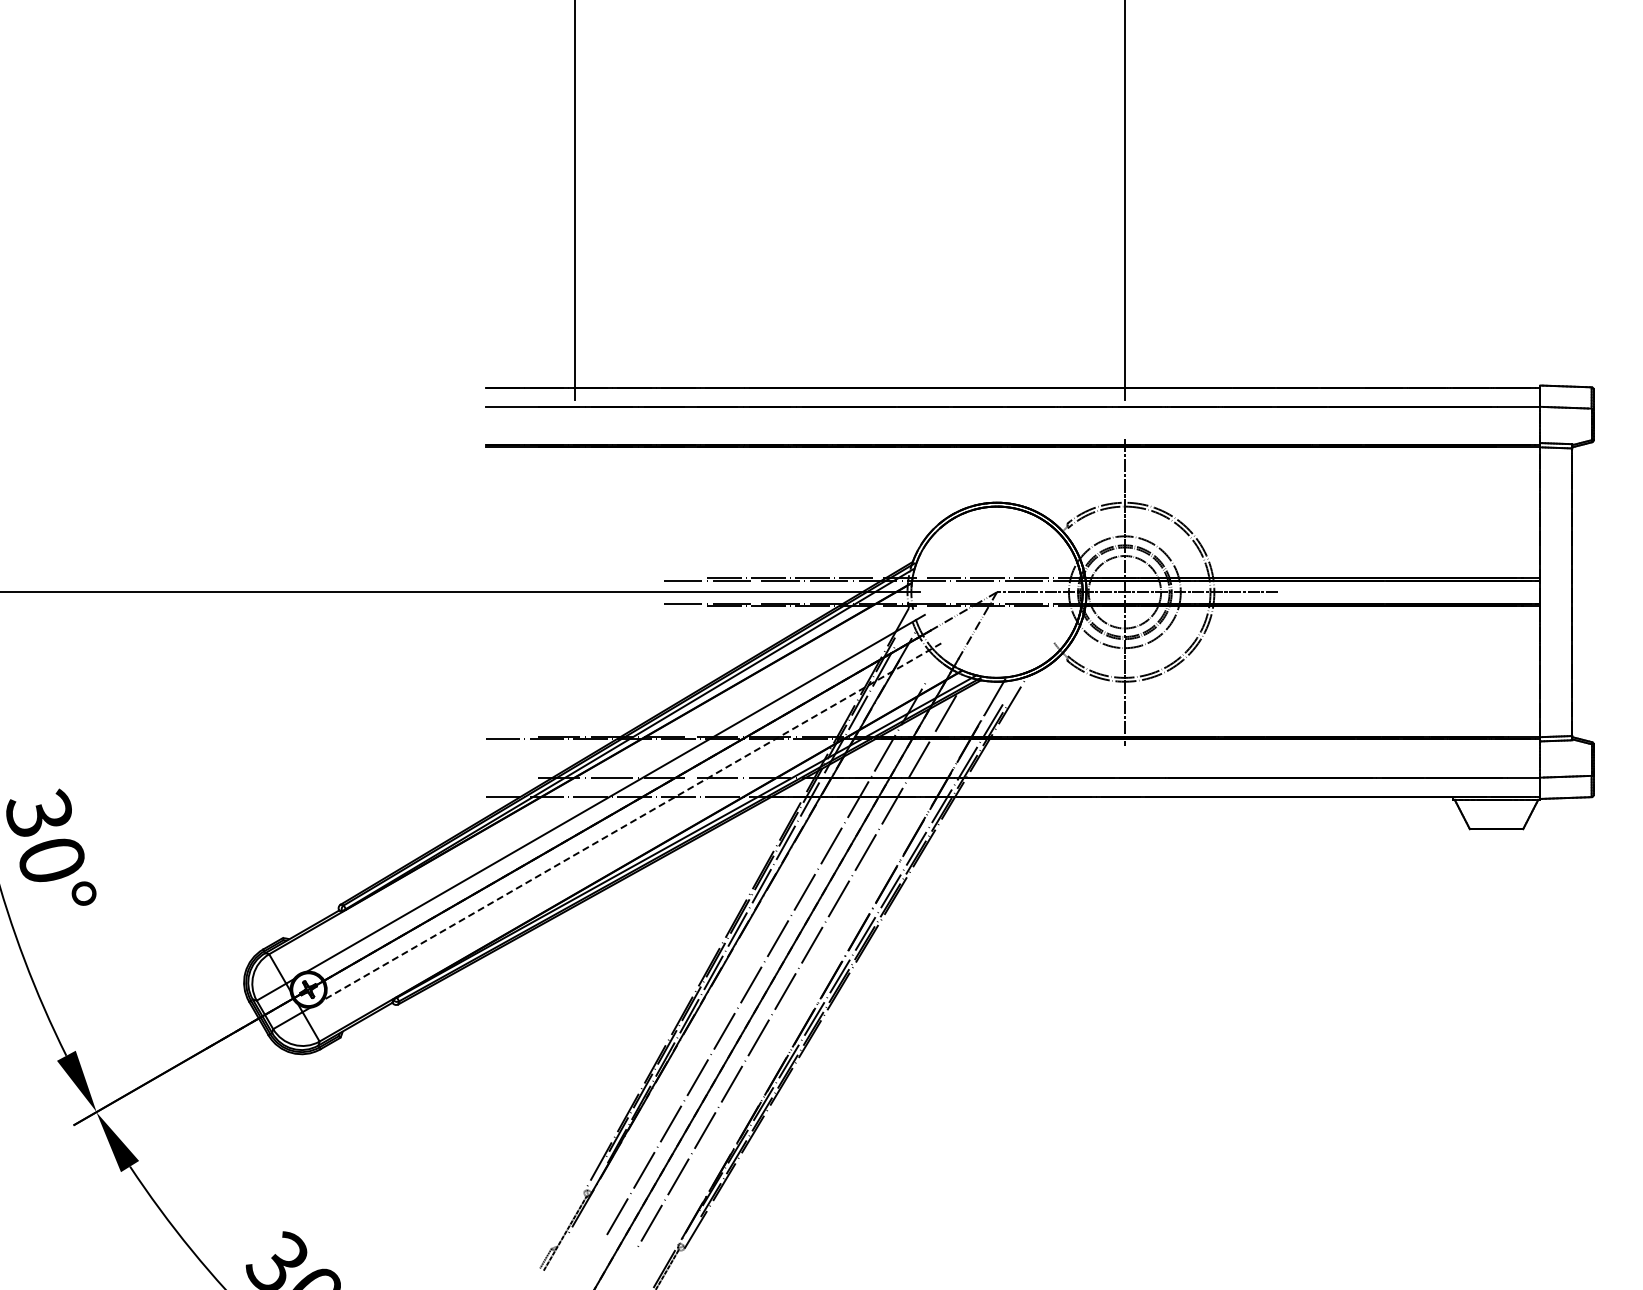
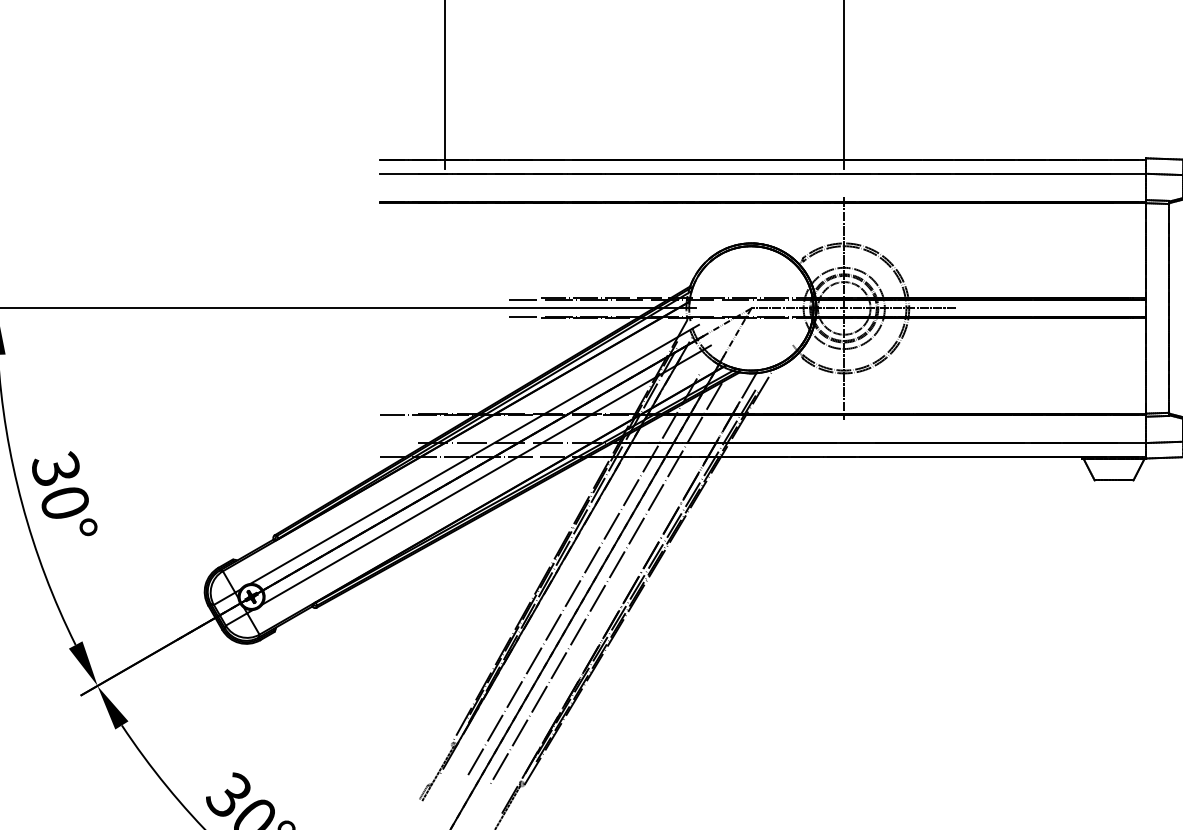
line: (632, 821) -> (486, 474), dashed -> solid

